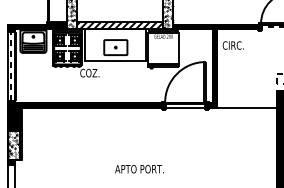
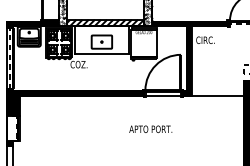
hatch: (13, 144) -> (11, 127), removed
text: (139, 168) -> (150, 128), moved

